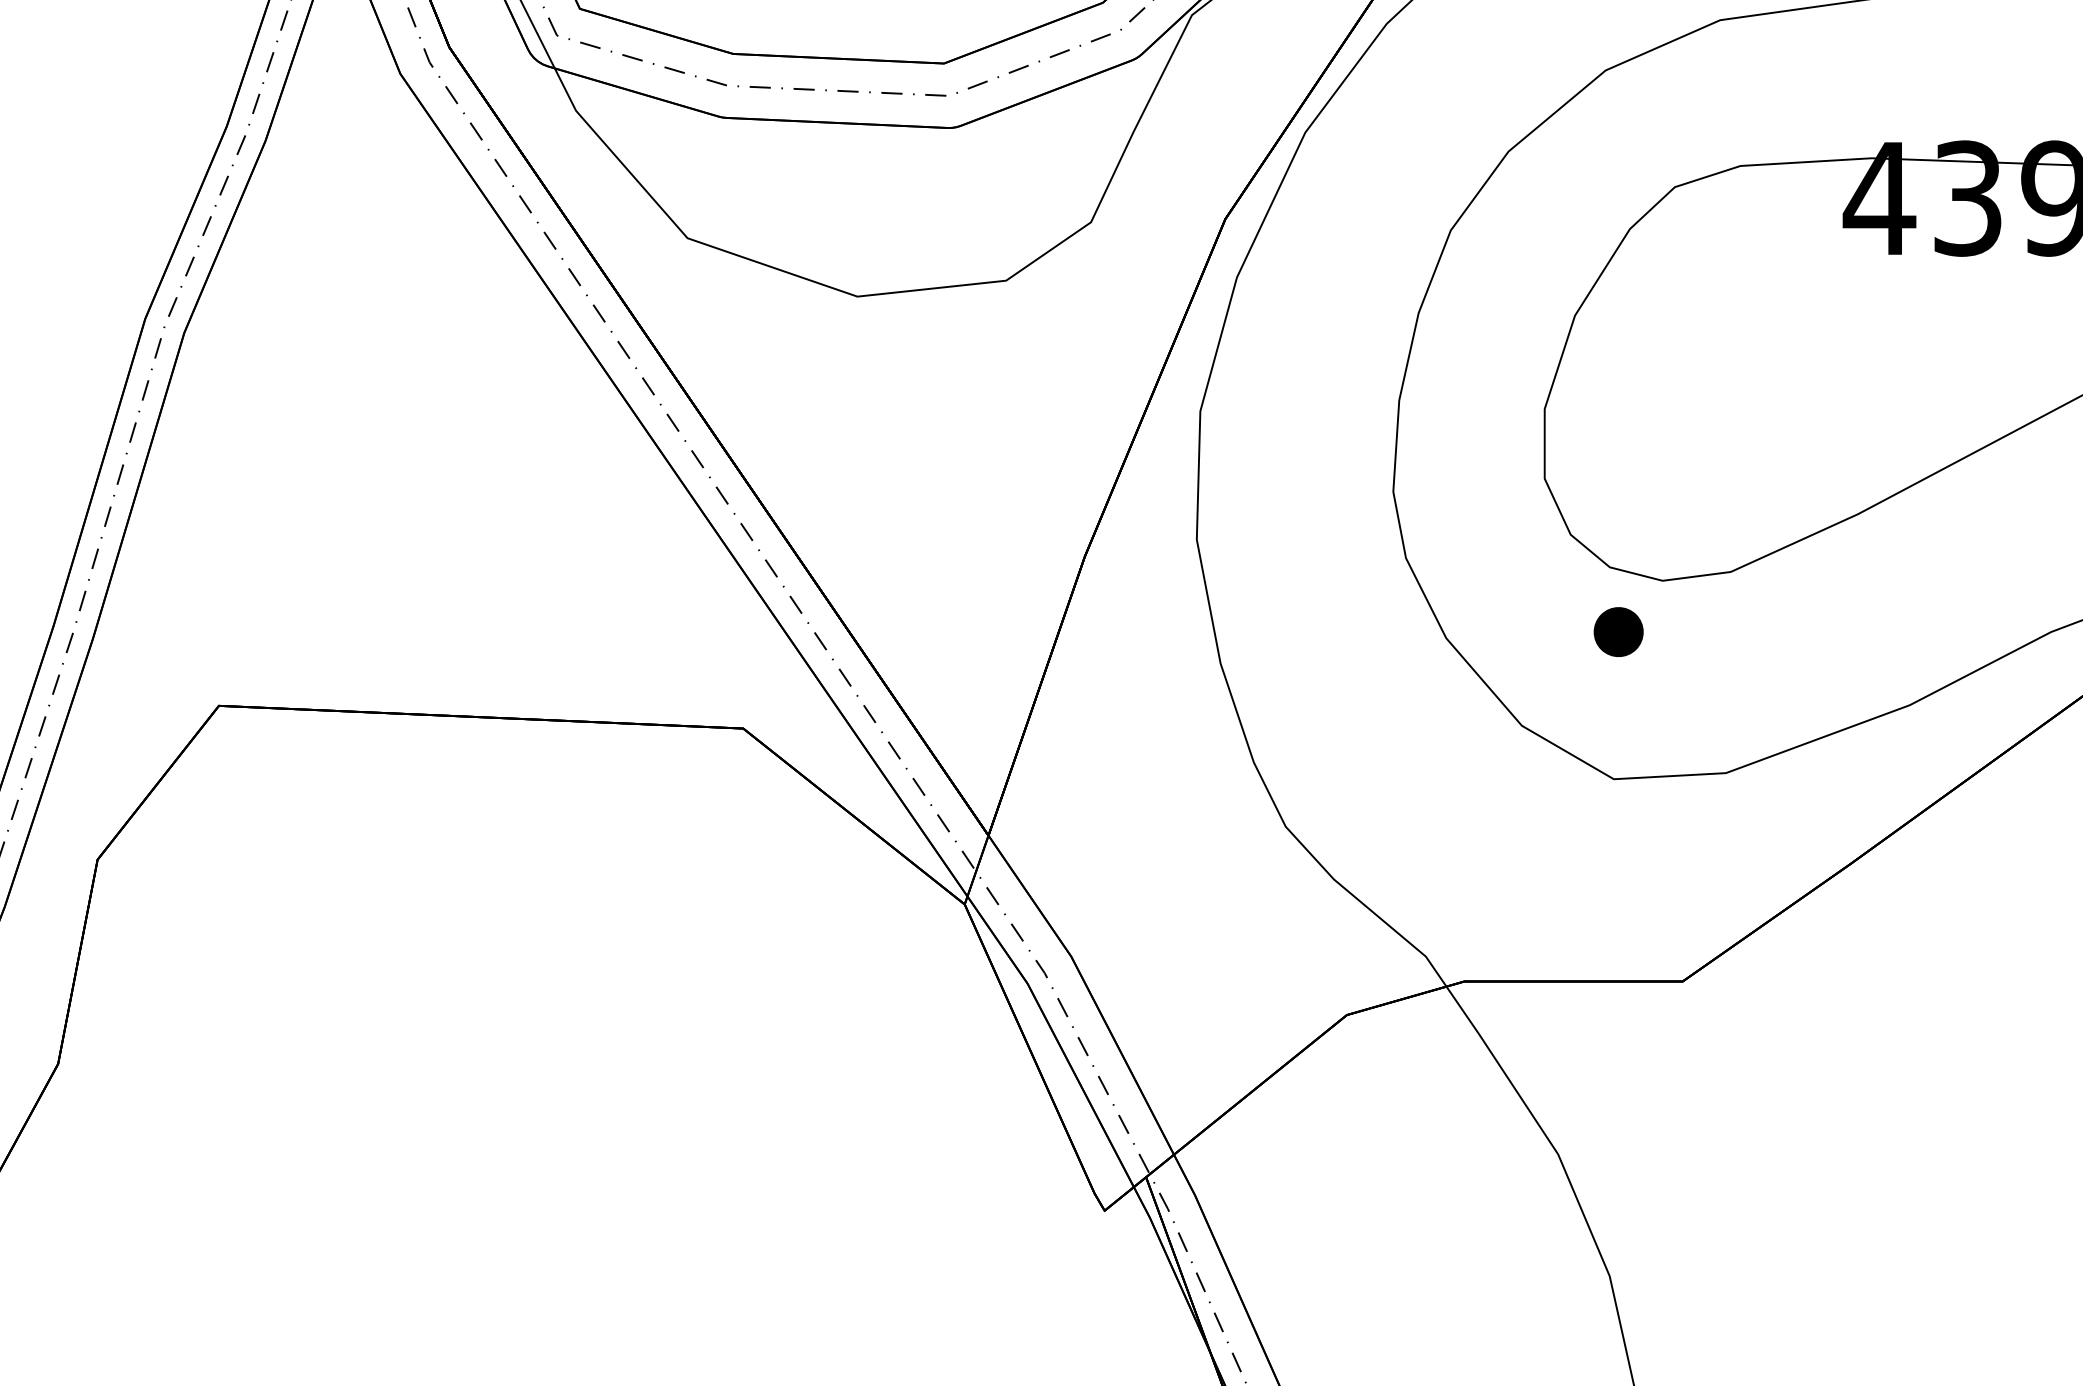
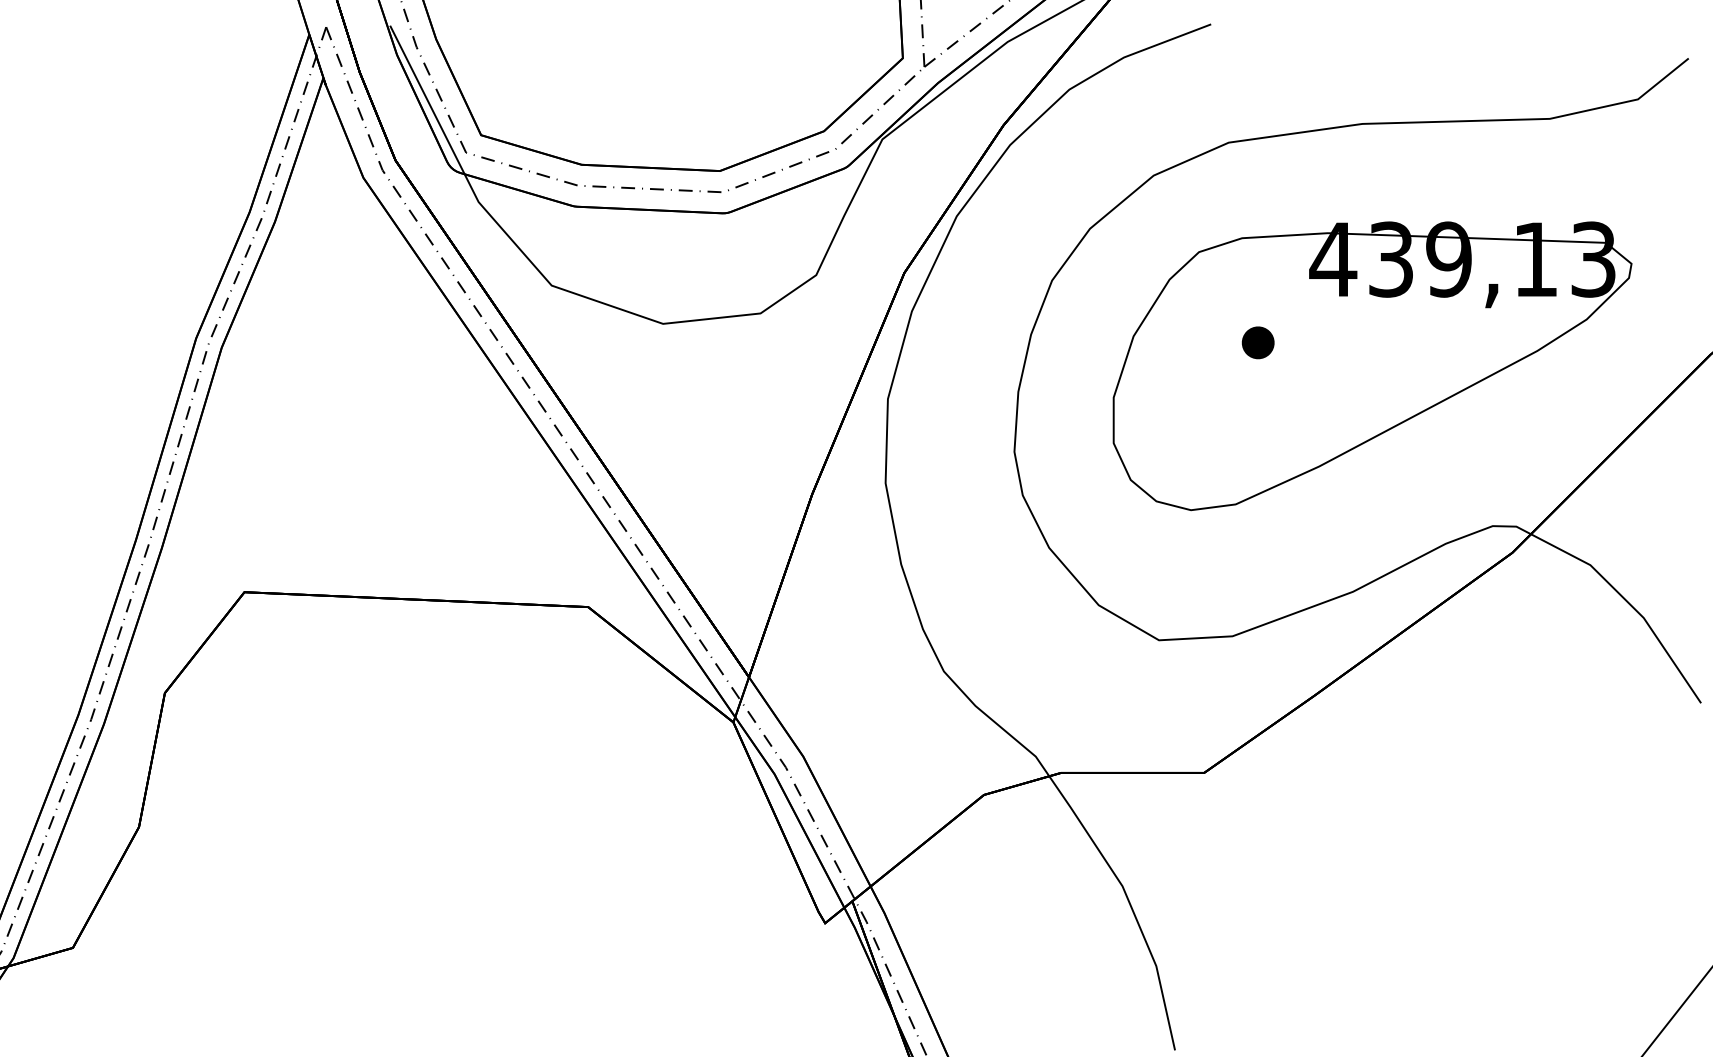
part: (1617, 631) -> (1257, 342), moved

